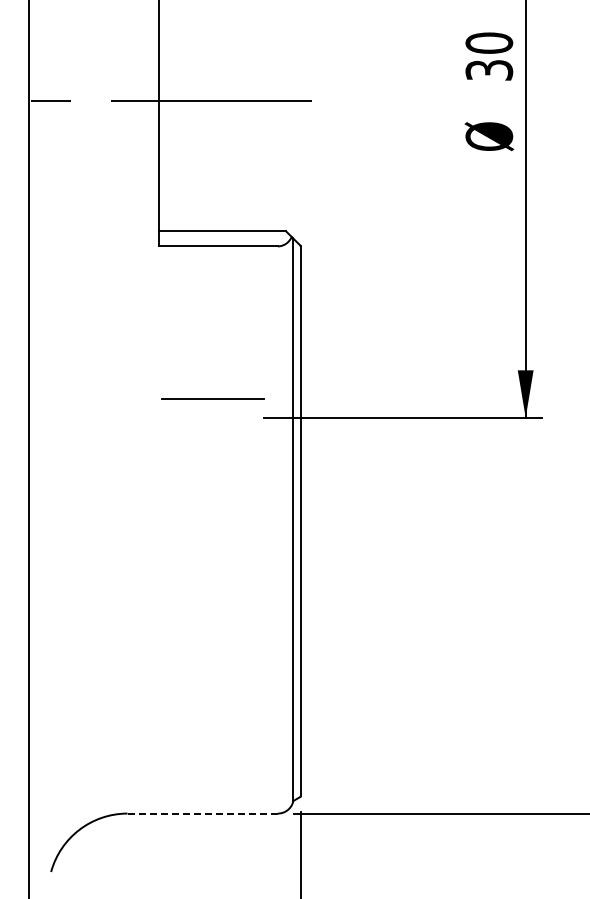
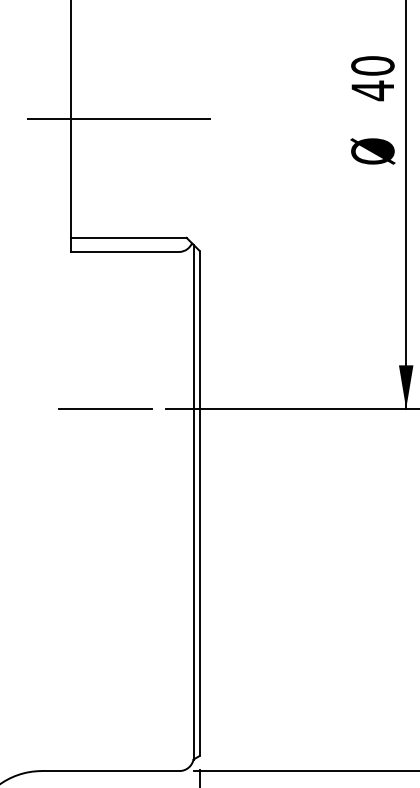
text: (489, 70) -> (373, 90), 30 -> 40
line: (212, 398) -> (104, 408), moved
line: (203, 813) -> (111, 770), dashed -> solid

